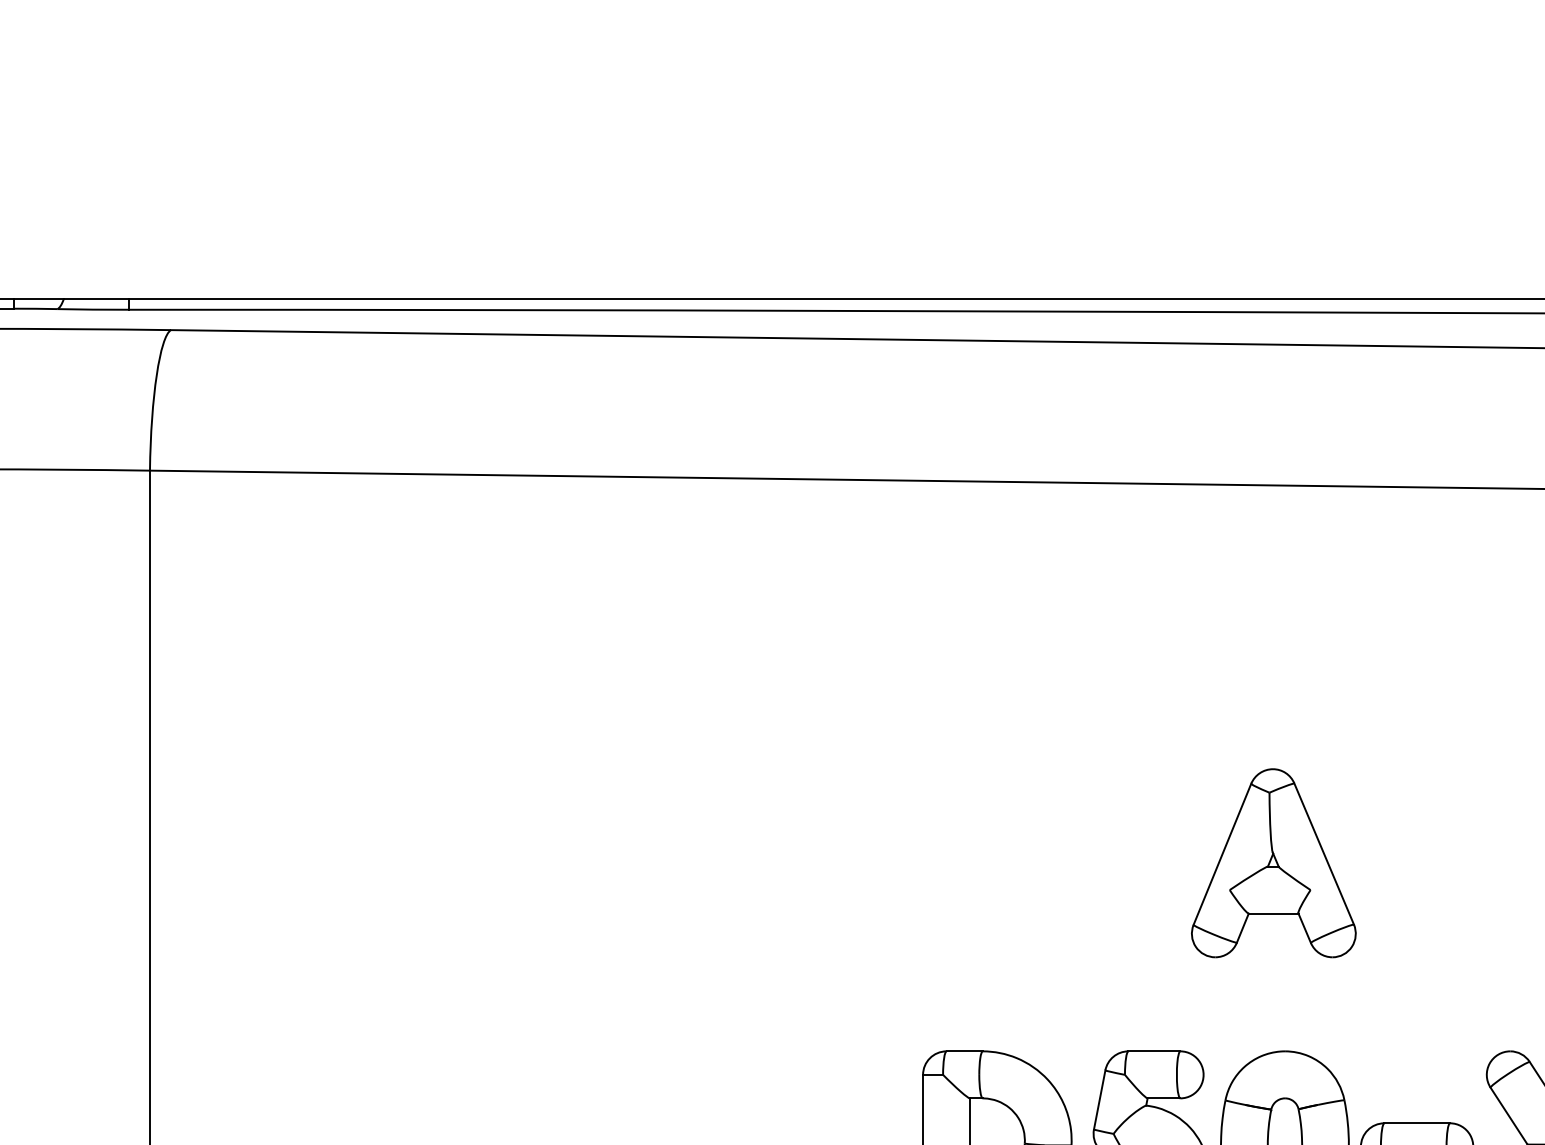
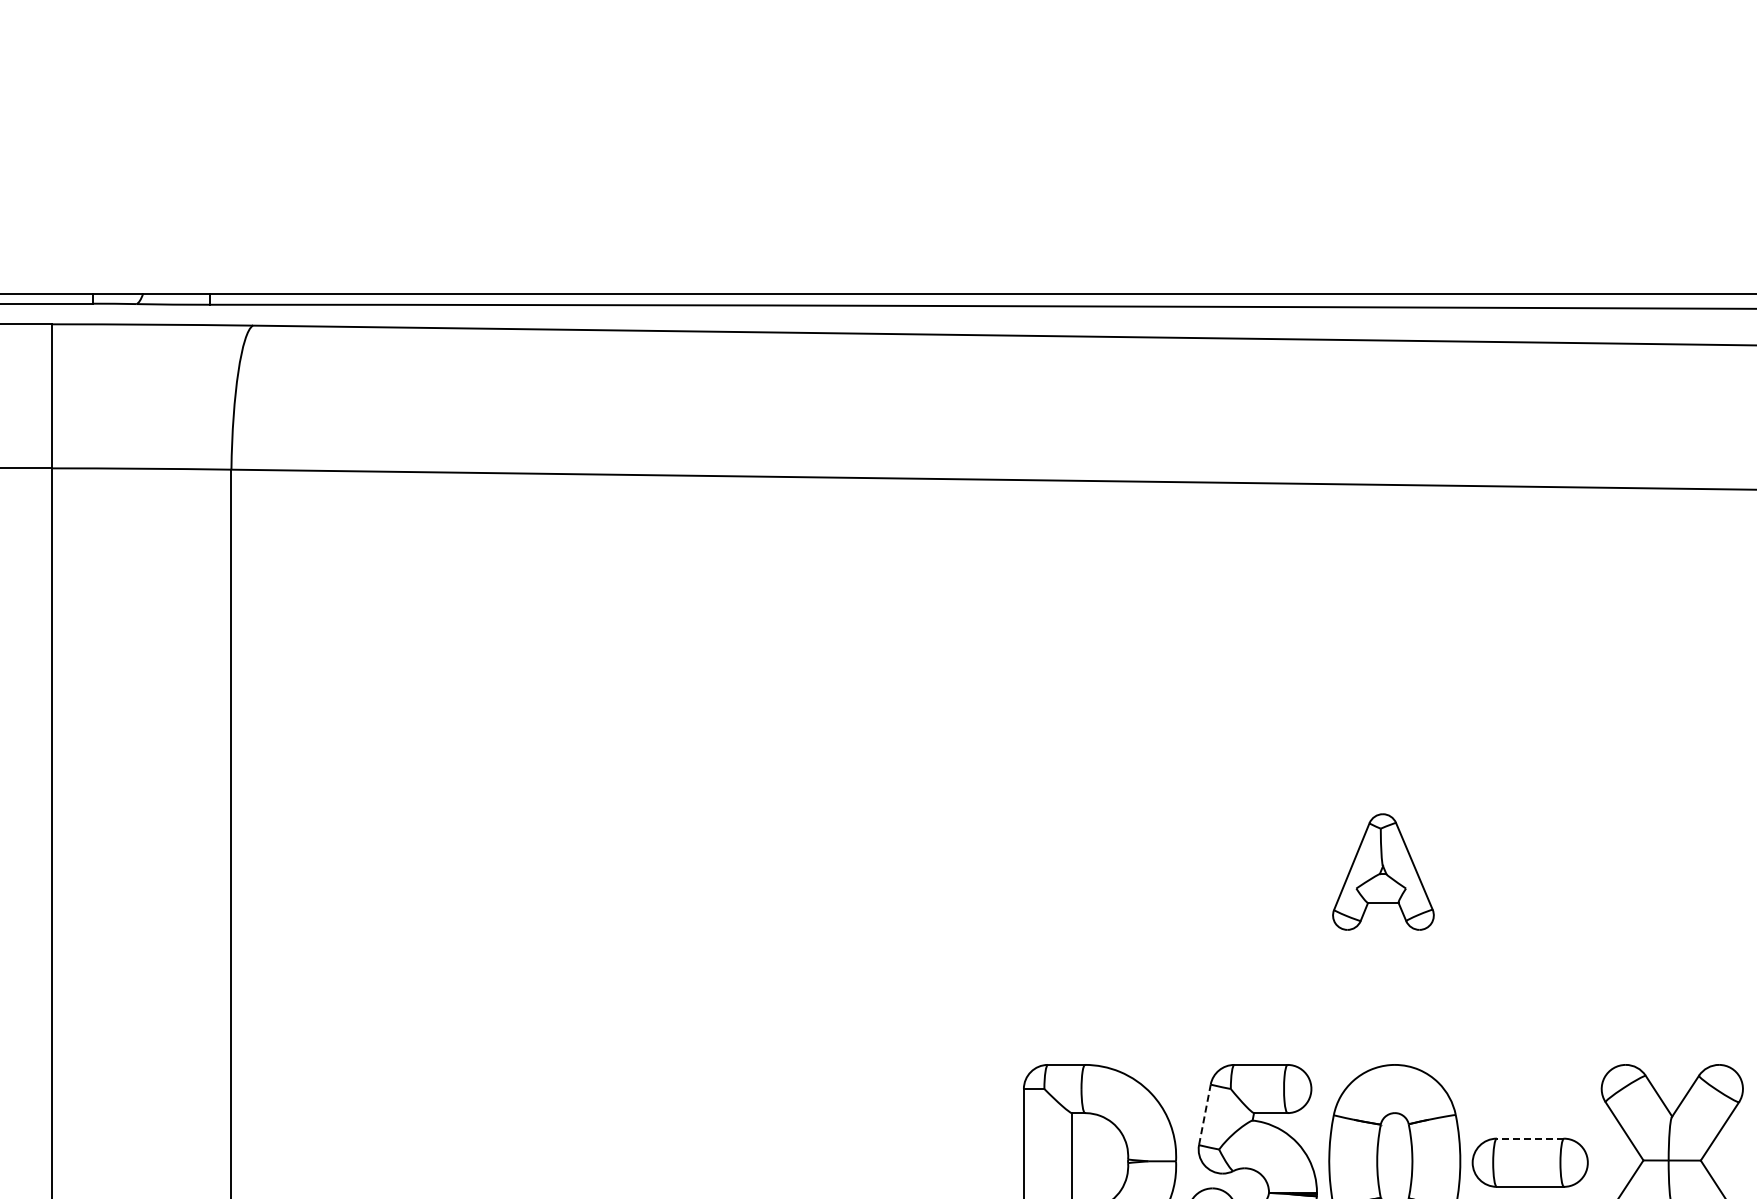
part: (1273, 862) -> (1383, 871), size x0.6
line: (1099, 1099) -> (1204, 1114), solid -> dashed
line: (1417, 1123) -> (1530, 1138), solid -> dashed

